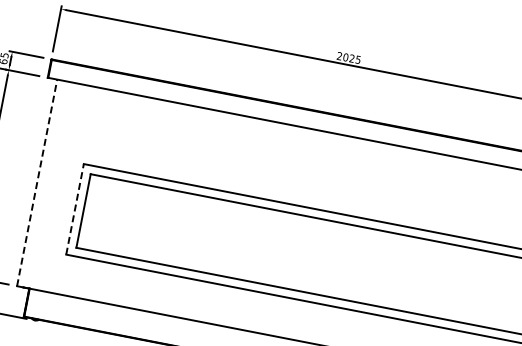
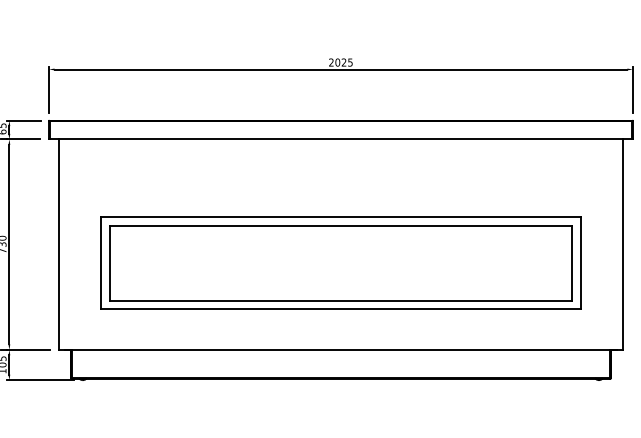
line: (37, 182) -> (58, 244), dashed -> solid
line: (74, 208) -> (100, 262), dashed -> solid

